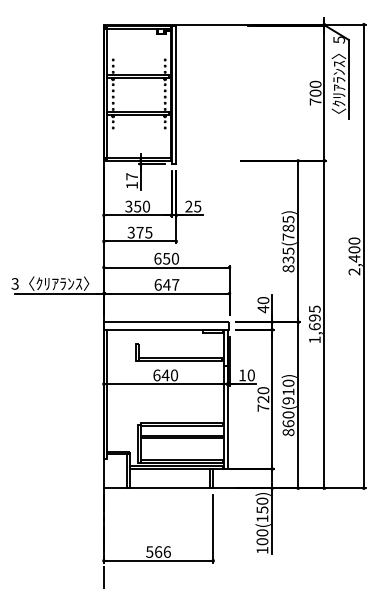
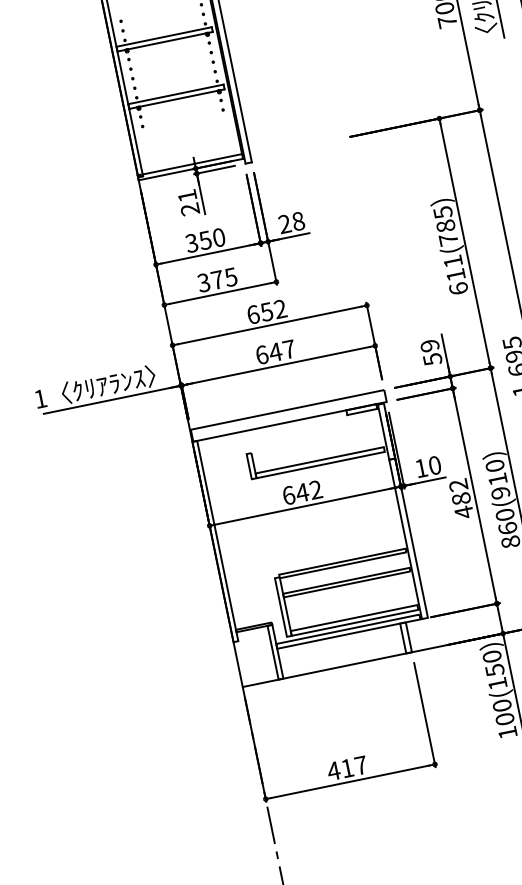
text: (131, 181) -> (187, 203), 17 -> 21
text: (197, 206) -> (298, 221), 25 -> 28
text: (174, 258) -> (278, 308), 650 -> 652
text: (288, 259) -> (455, 274), 835(785) -> 611(785)
text: (14, 283) -> (39, 398), 3 -> 1
text: (263, 305) -> (431, 353), 40 -> 59
text: (174, 375) -> (316, 490), 640 -> 642
text: (263, 399) -> (461, 498), 720 -> 482
text: (157, 551) -> (345, 767), 566 -> 417

